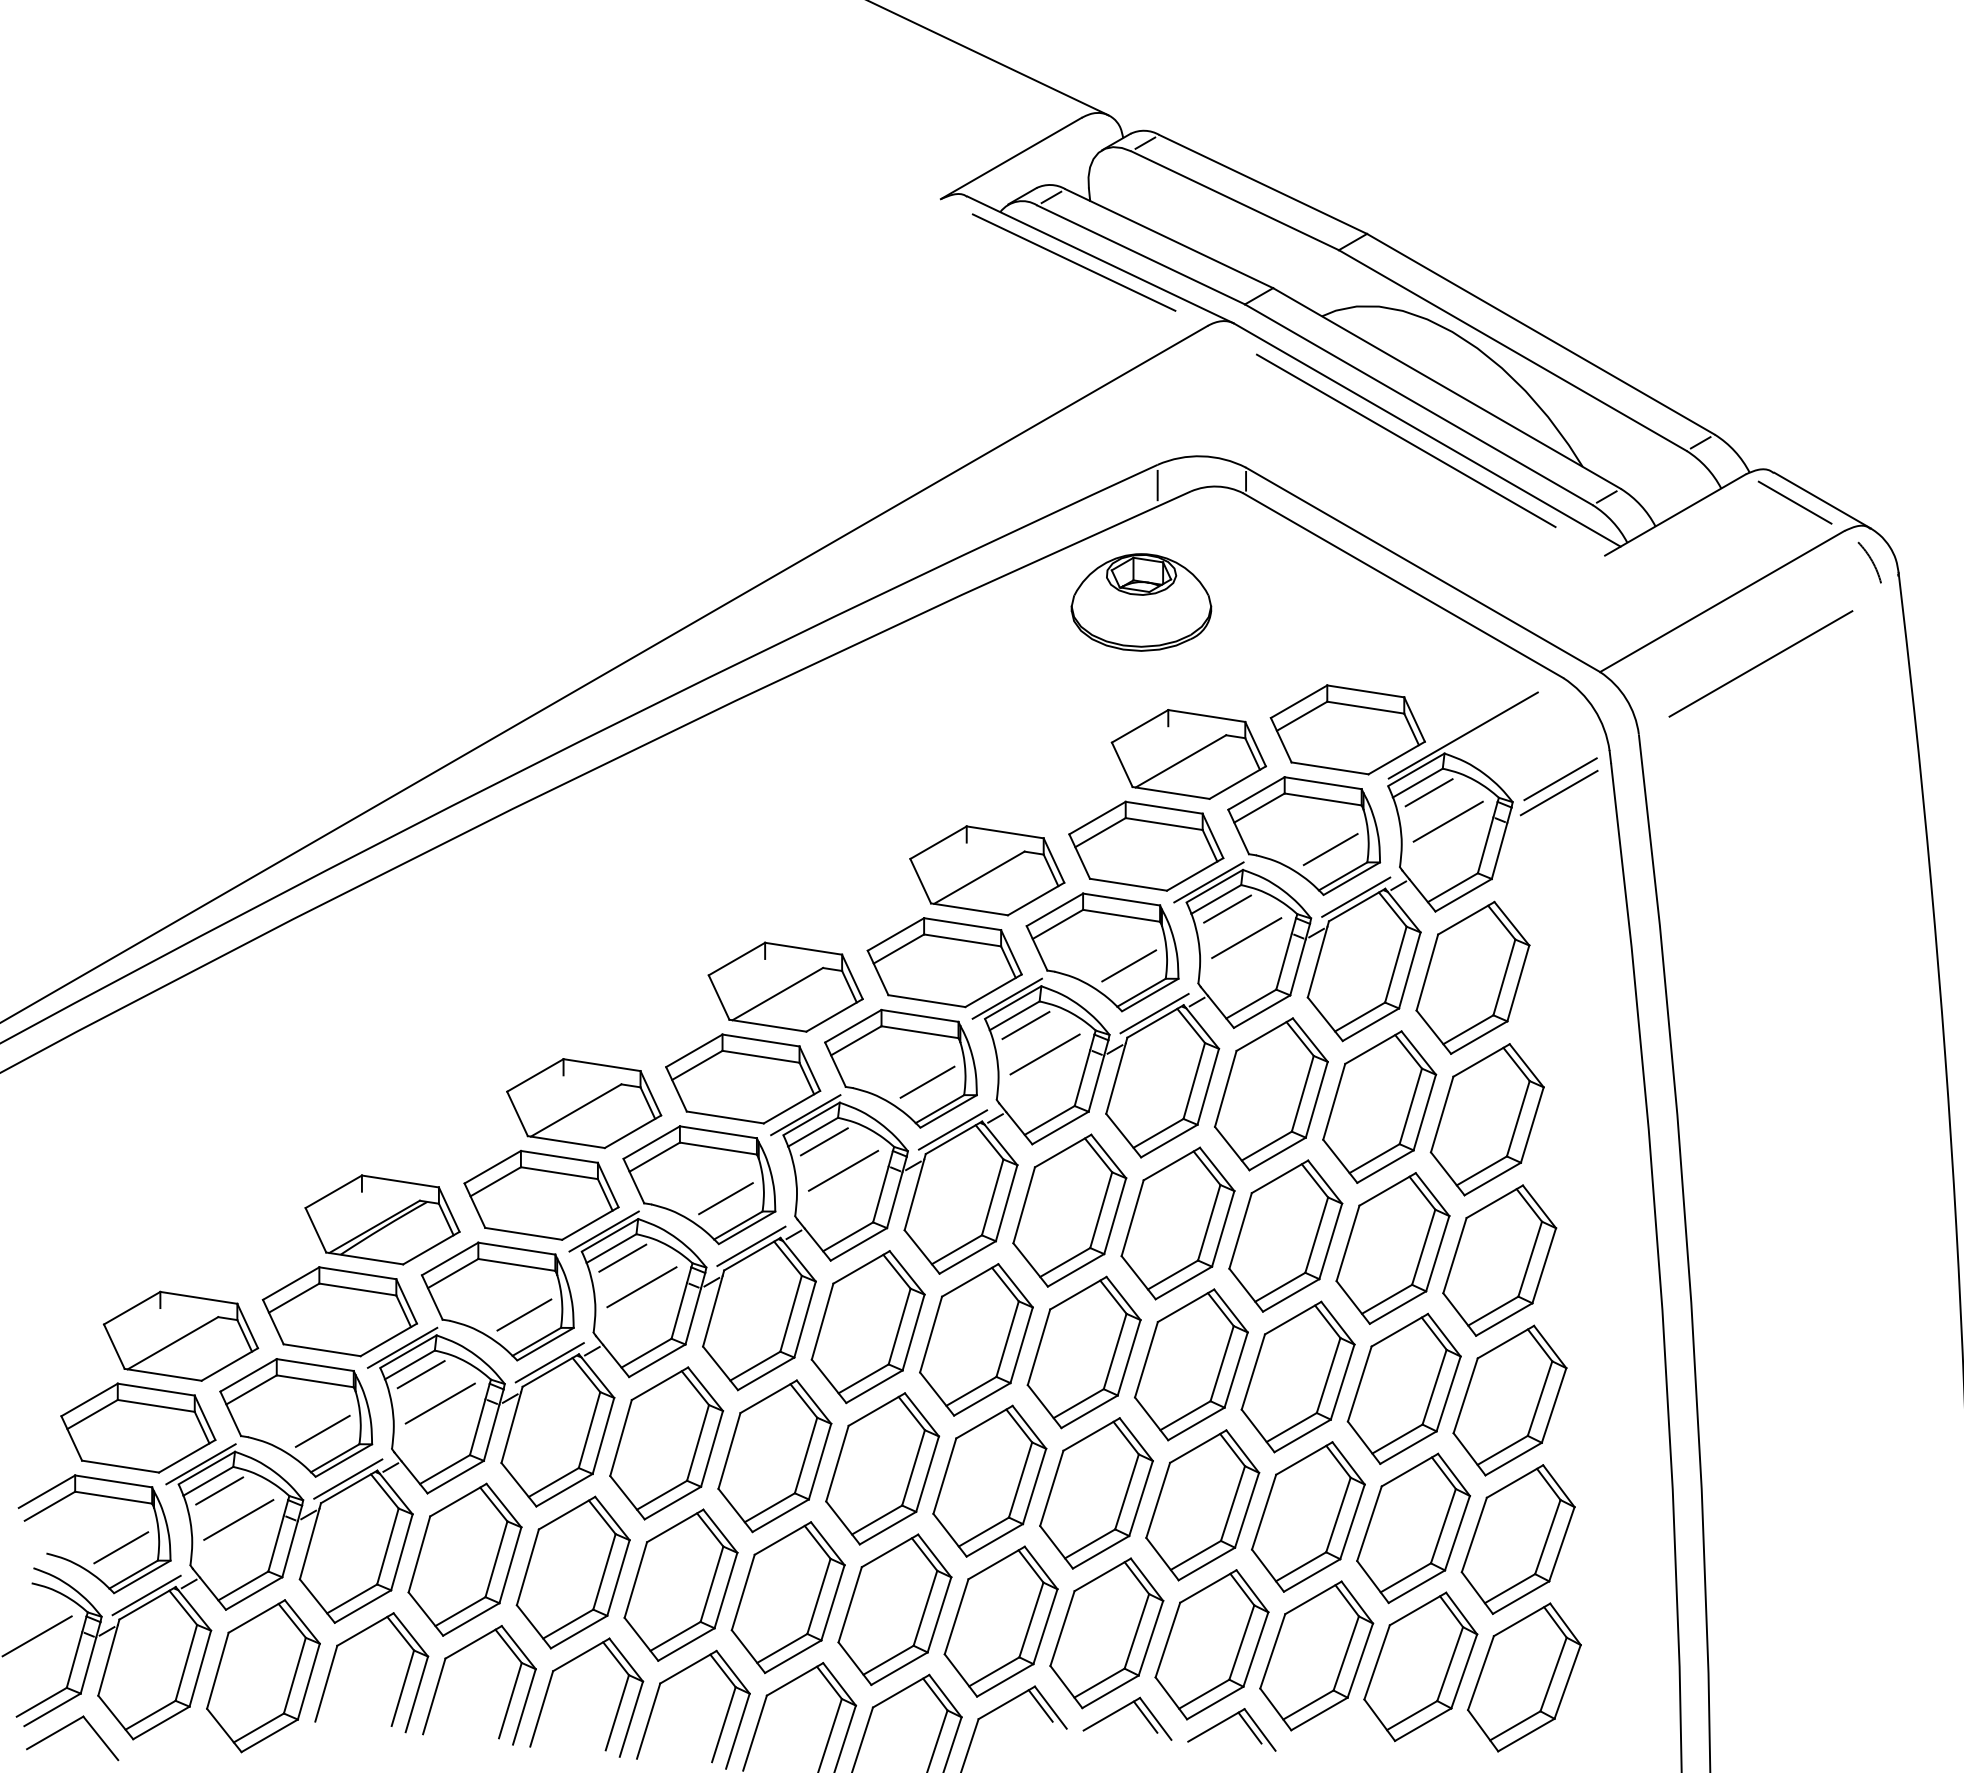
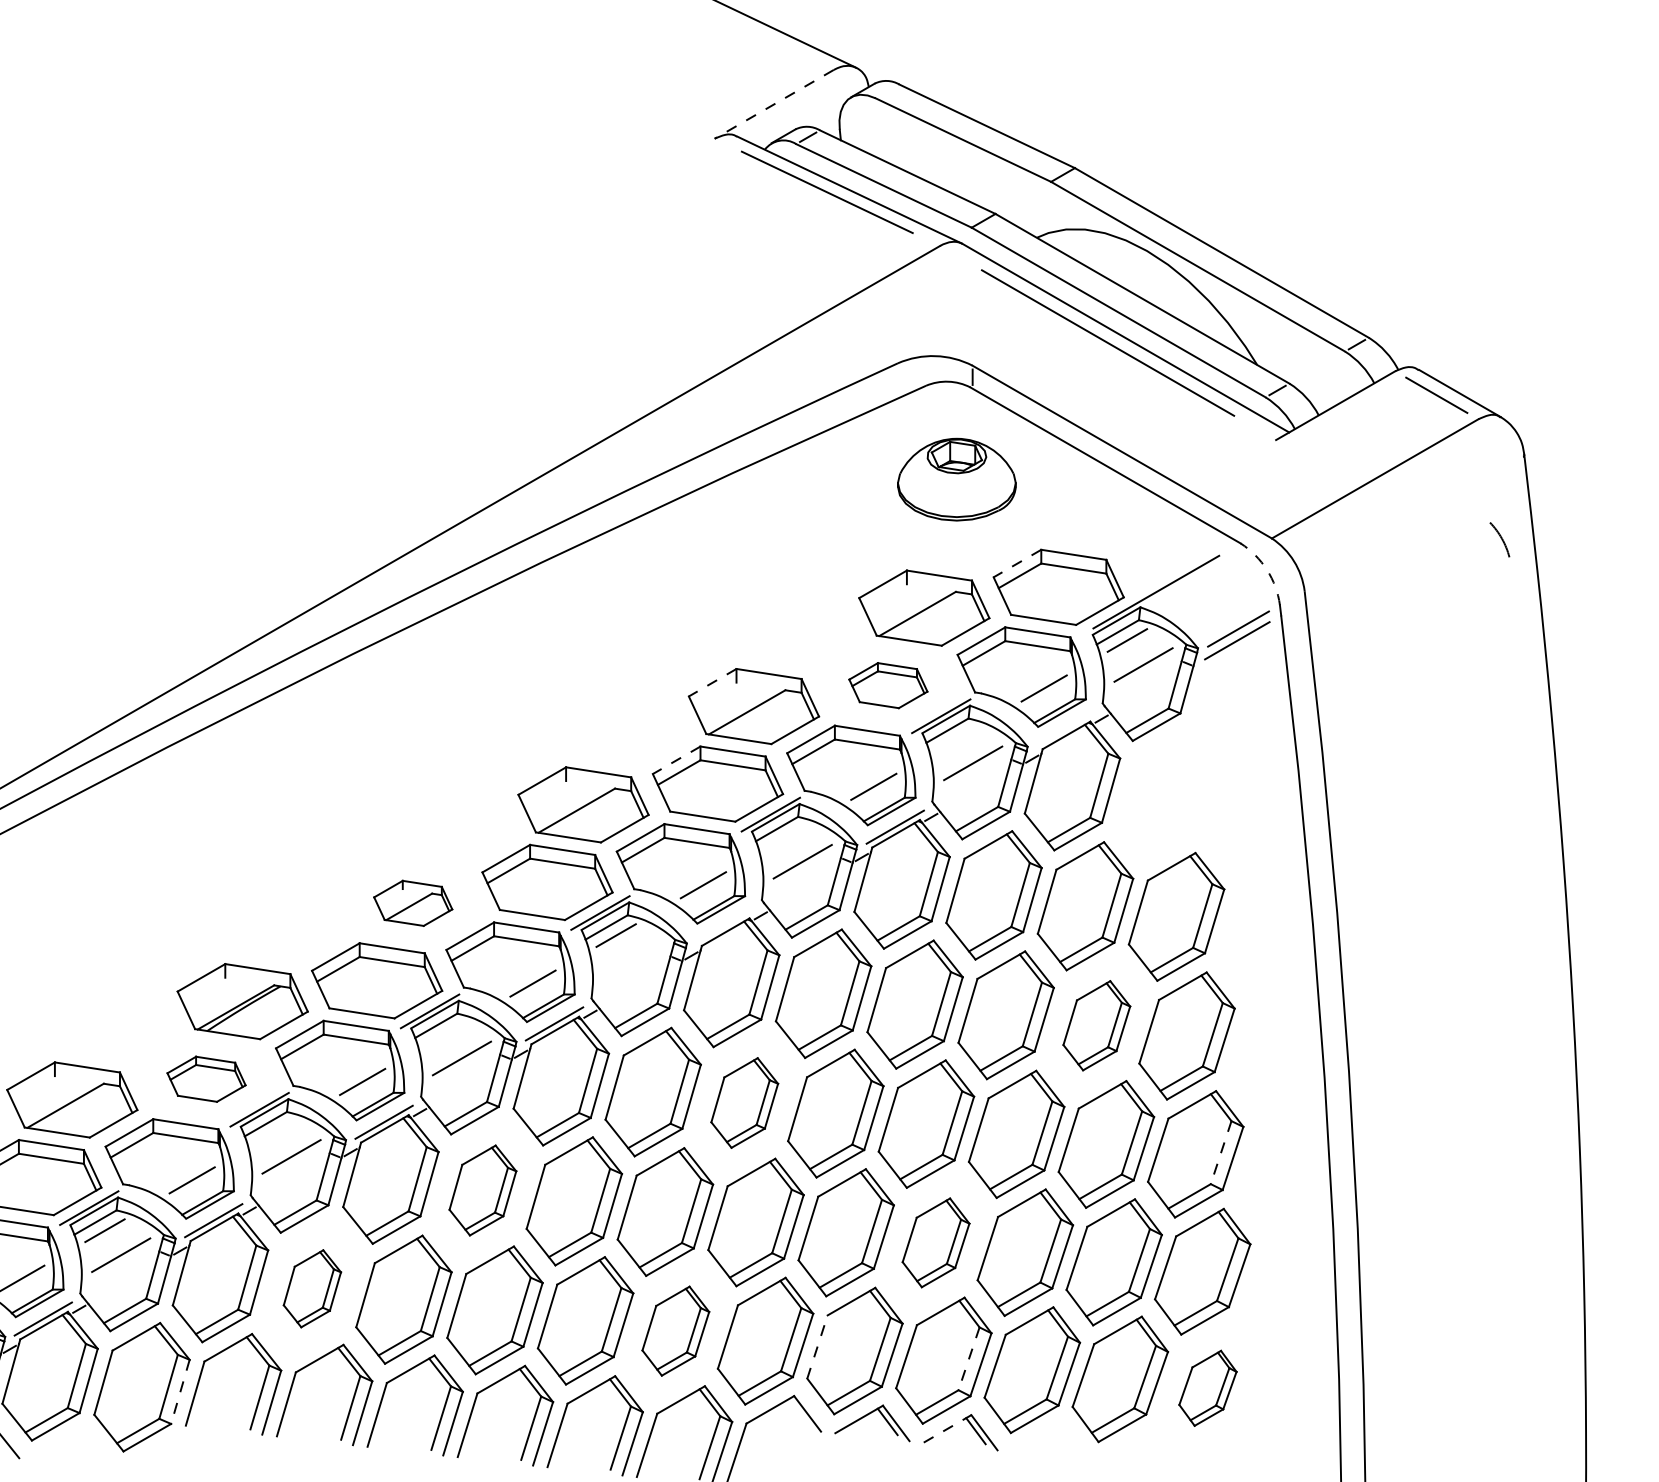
line: (1145, 143) -> (887, 91), removed
line: (1010, 158) -> (773, 104), solid -> dashed
line: (1157, 485) -> (897, 380), removed
arc: (1871, 562) -> (1501, 539), moved
part: (1141, 602) -> (956, 479), moved
line: (1760, 663) -> (1407, 531), removed
line: (1299, 701) -> (1017, 563), solid -> dashed
arc: (1594, 709) -> (1267, 570), solid -> dashed
line: (938, 842) -> (712, 682), solid -> dashed
part: (1146, 845) -> (888, 685), size x0.6
line: (1356, 897) -> (1065, 729), removed
line: (1227, 909) -> (956, 739), removed
line: (895, 934) -> (676, 760), solid -> dashed
part: (1472, 977) -> (1164, 796), removed
line: (1025, 1025) -> (786, 837), removed
part: (584, 1103) -> (413, 903), size x0.6
line: (952, 1129) -> (724, 925), removed
line: (843, 1170) -> (632, 959), removed
part: (1392, 1248) -> (1096, 1025), size x0.7
line: (622, 1258) -> (445, 1034), removed
part: (339, 1311) -> (206, 1079), size x0.6
part: (976, 1339) -> (744, 1102), size x0.7
line: (420, 1374) -> (274, 1132), removed
line: (1539, 1399) -> (1220, 1153), solid -> dashed
part: (666, 1443) -> (482, 1190), size x0.7
part: (1202, 1505) -> (935, 1242), size x0.7
part: (464, 1559) -> (311, 1288), size x0.6
part: (894, 1609) -> (675, 1330), size x0.7
line: (1062, 1628) -> (817, 1346), solid -> dashed
line: (1241, 1643) -> (968, 1359), solid -> dashed
part: (1524, 1677) -> (1207, 1388), size x0.6
line: (308, 1682) -> (180, 1392), solid -> dashed
line: (1040, 1705) -> (798, 1412), removed
line: (1216, 1725) -> (947, 1428), solid -> dashed

